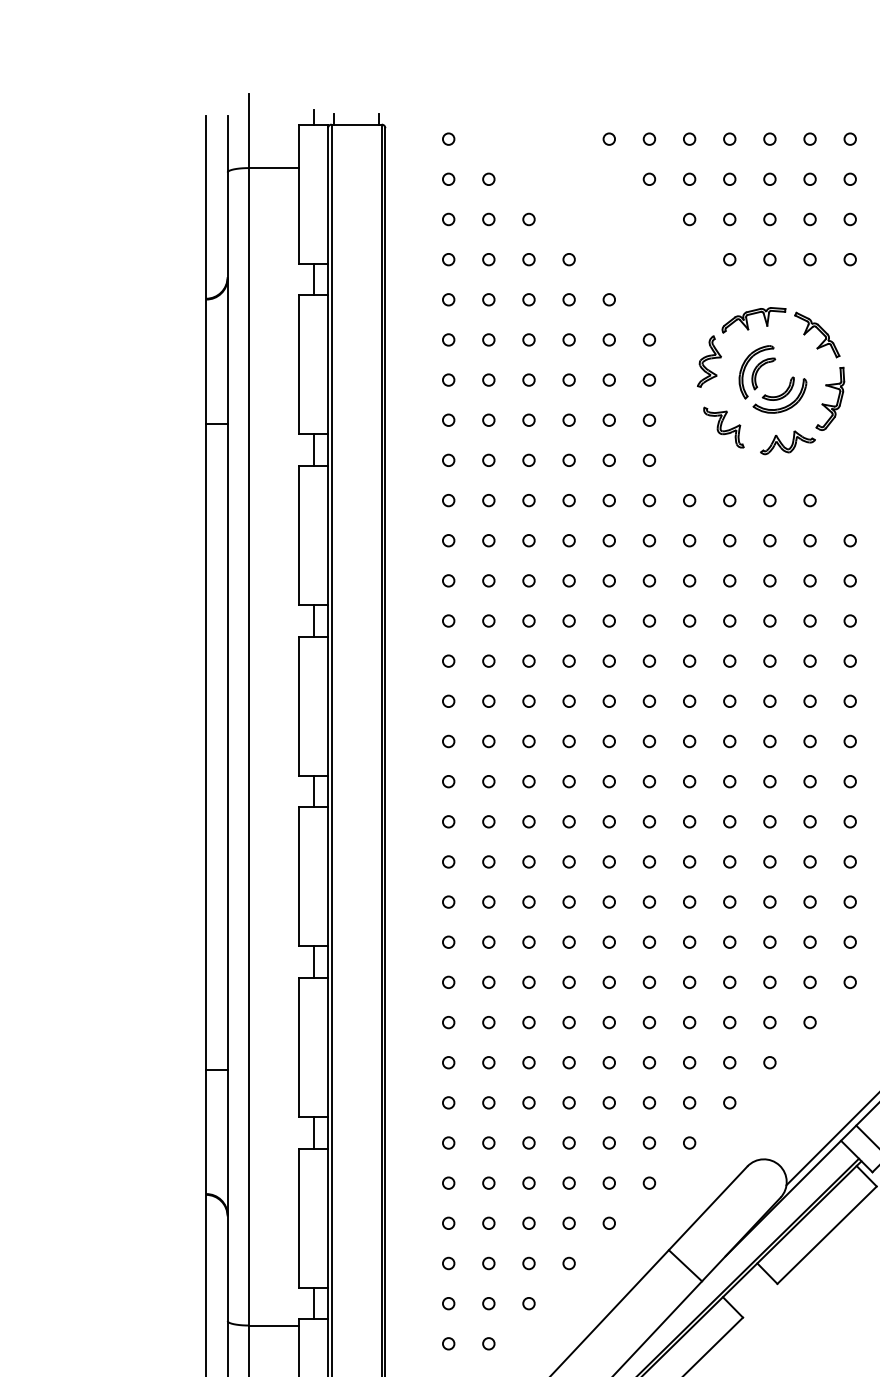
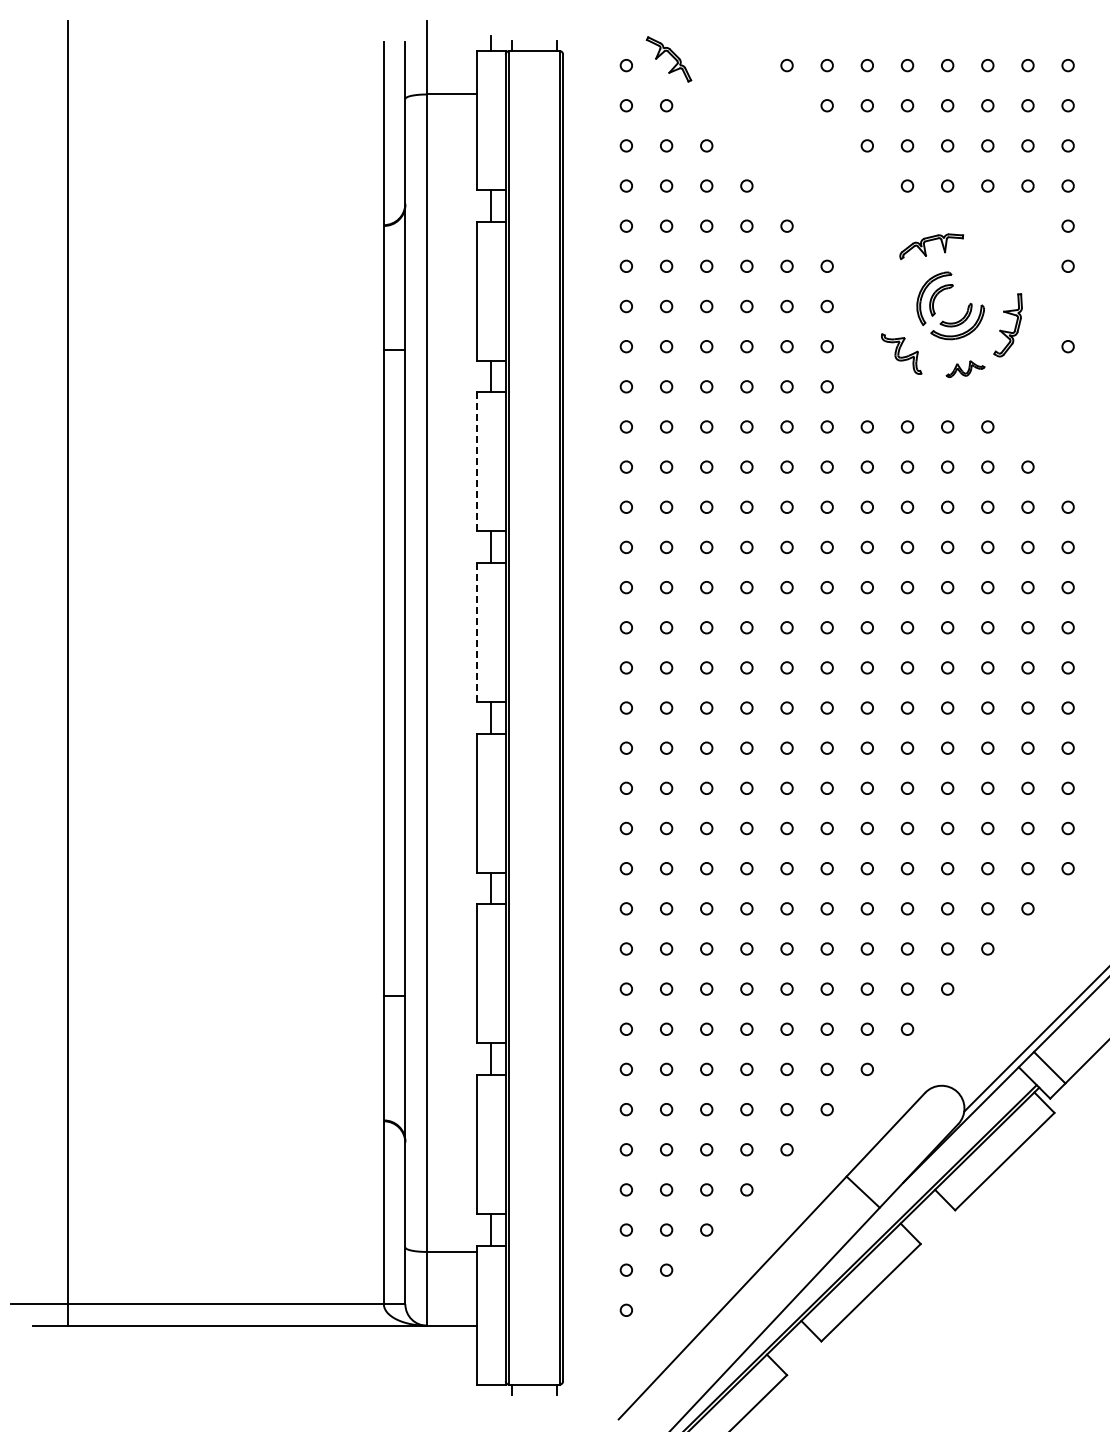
part: (816, 335) -> (668, 59), moved
part: (708, 361) -> (886, 287), removed
part: (787, 442) -> (965, 368), size x0.7
line: (299, 535) -> (477, 461), solid -> dashed
line: (299, 706) -> (477, 632), solid -> dashed

